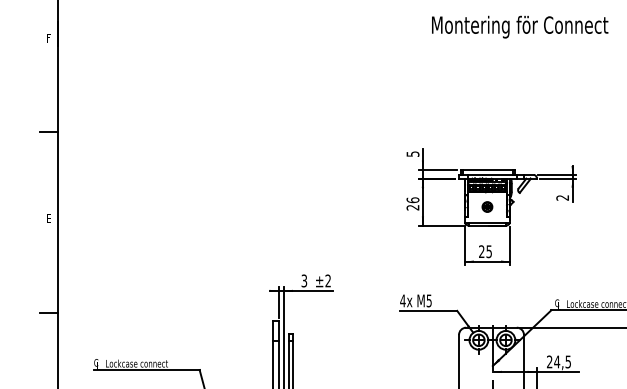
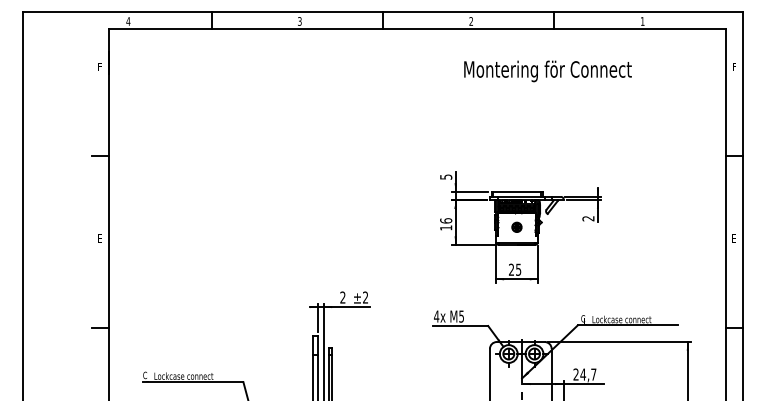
text: (519, 27) -> (547, 71), moved
text: (413, 207) -> (446, 227), 26 -> 16
text: (303, 280) -> (342, 297), 3 -> 2
text: (567, 361) -> (593, 374), 24,5 -> 24,7

